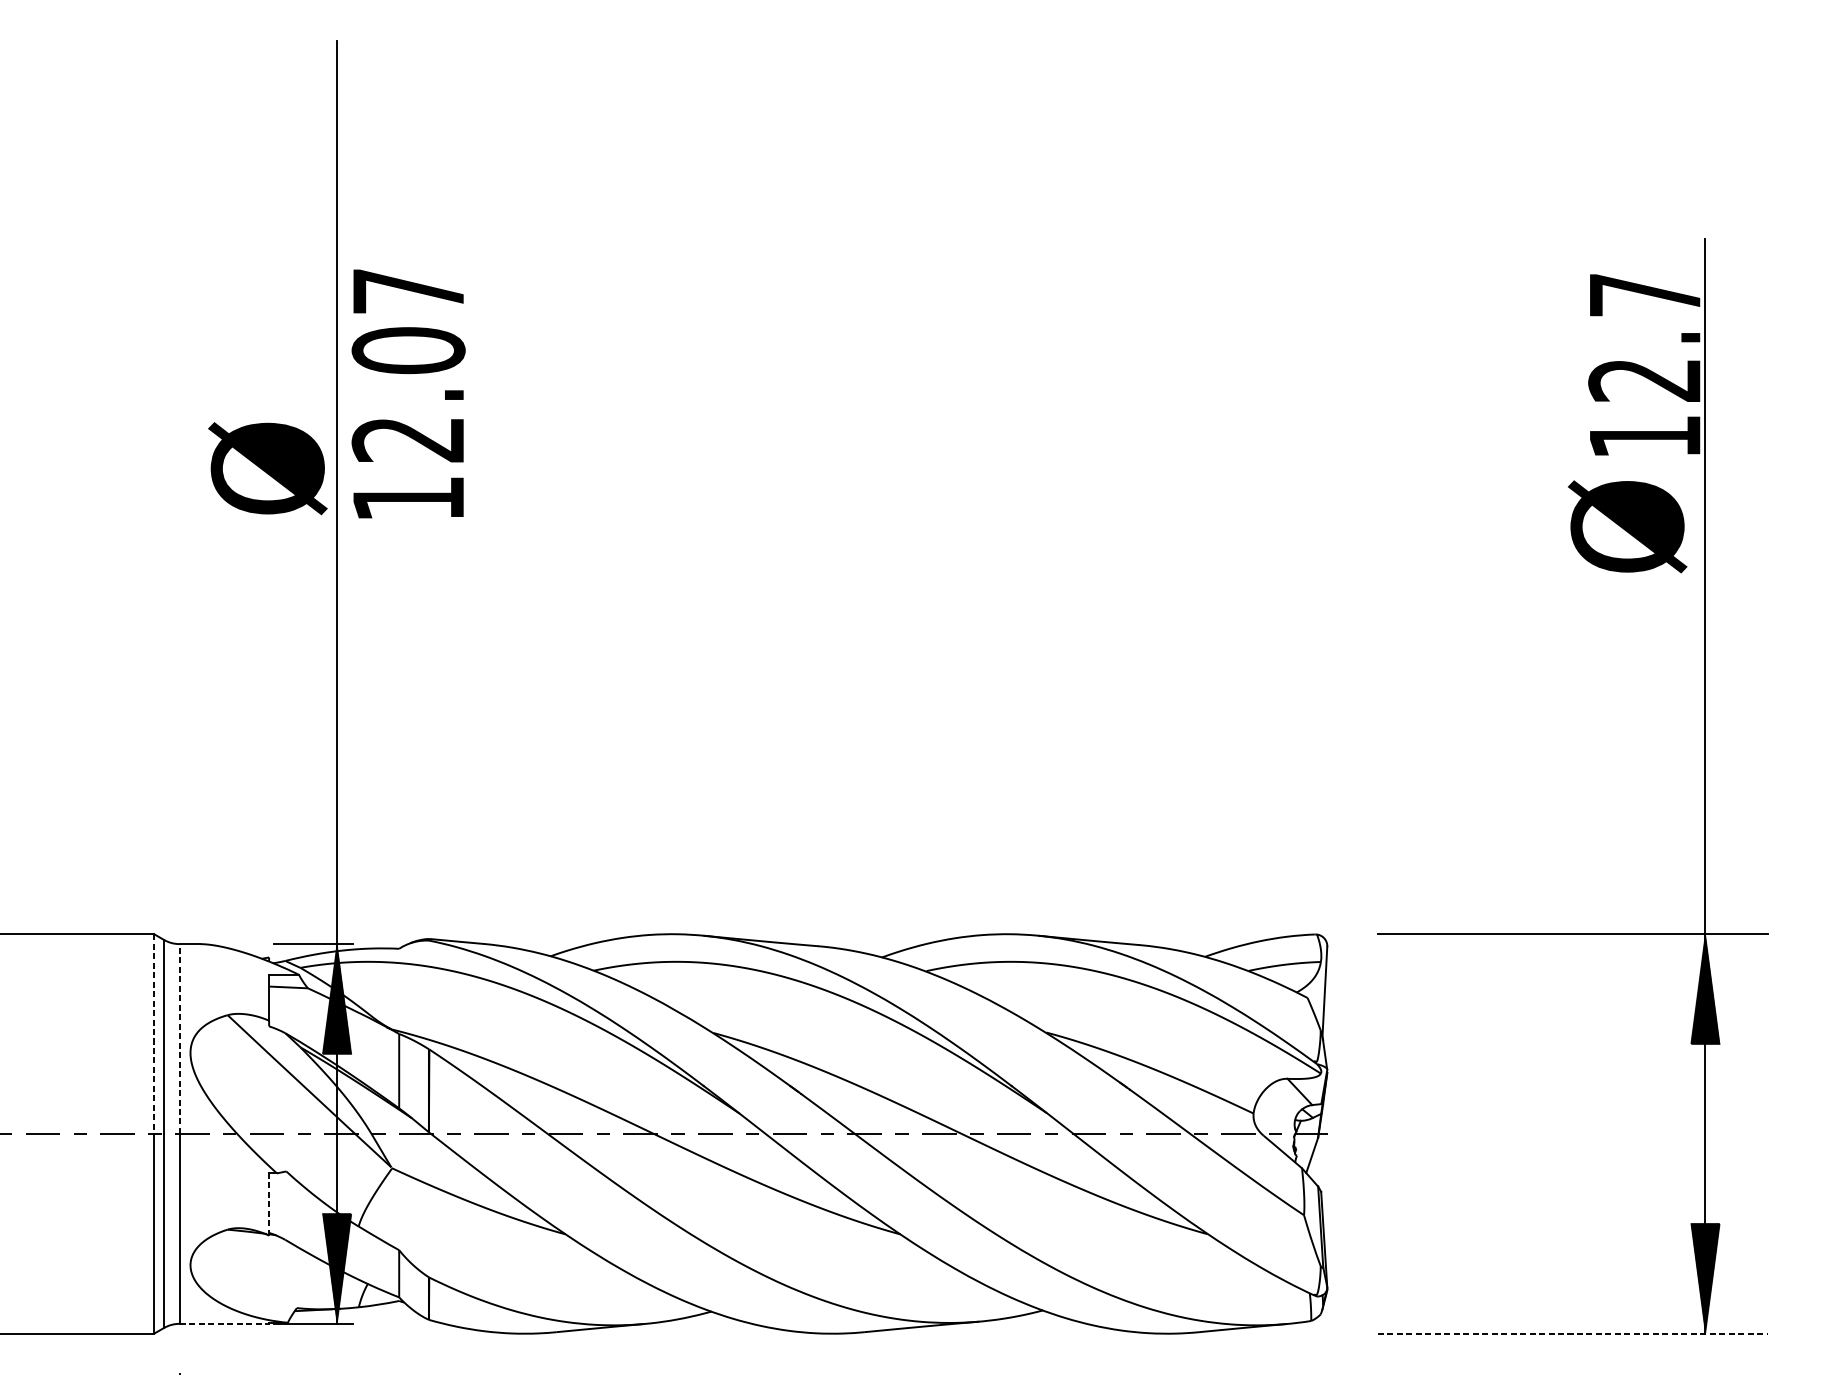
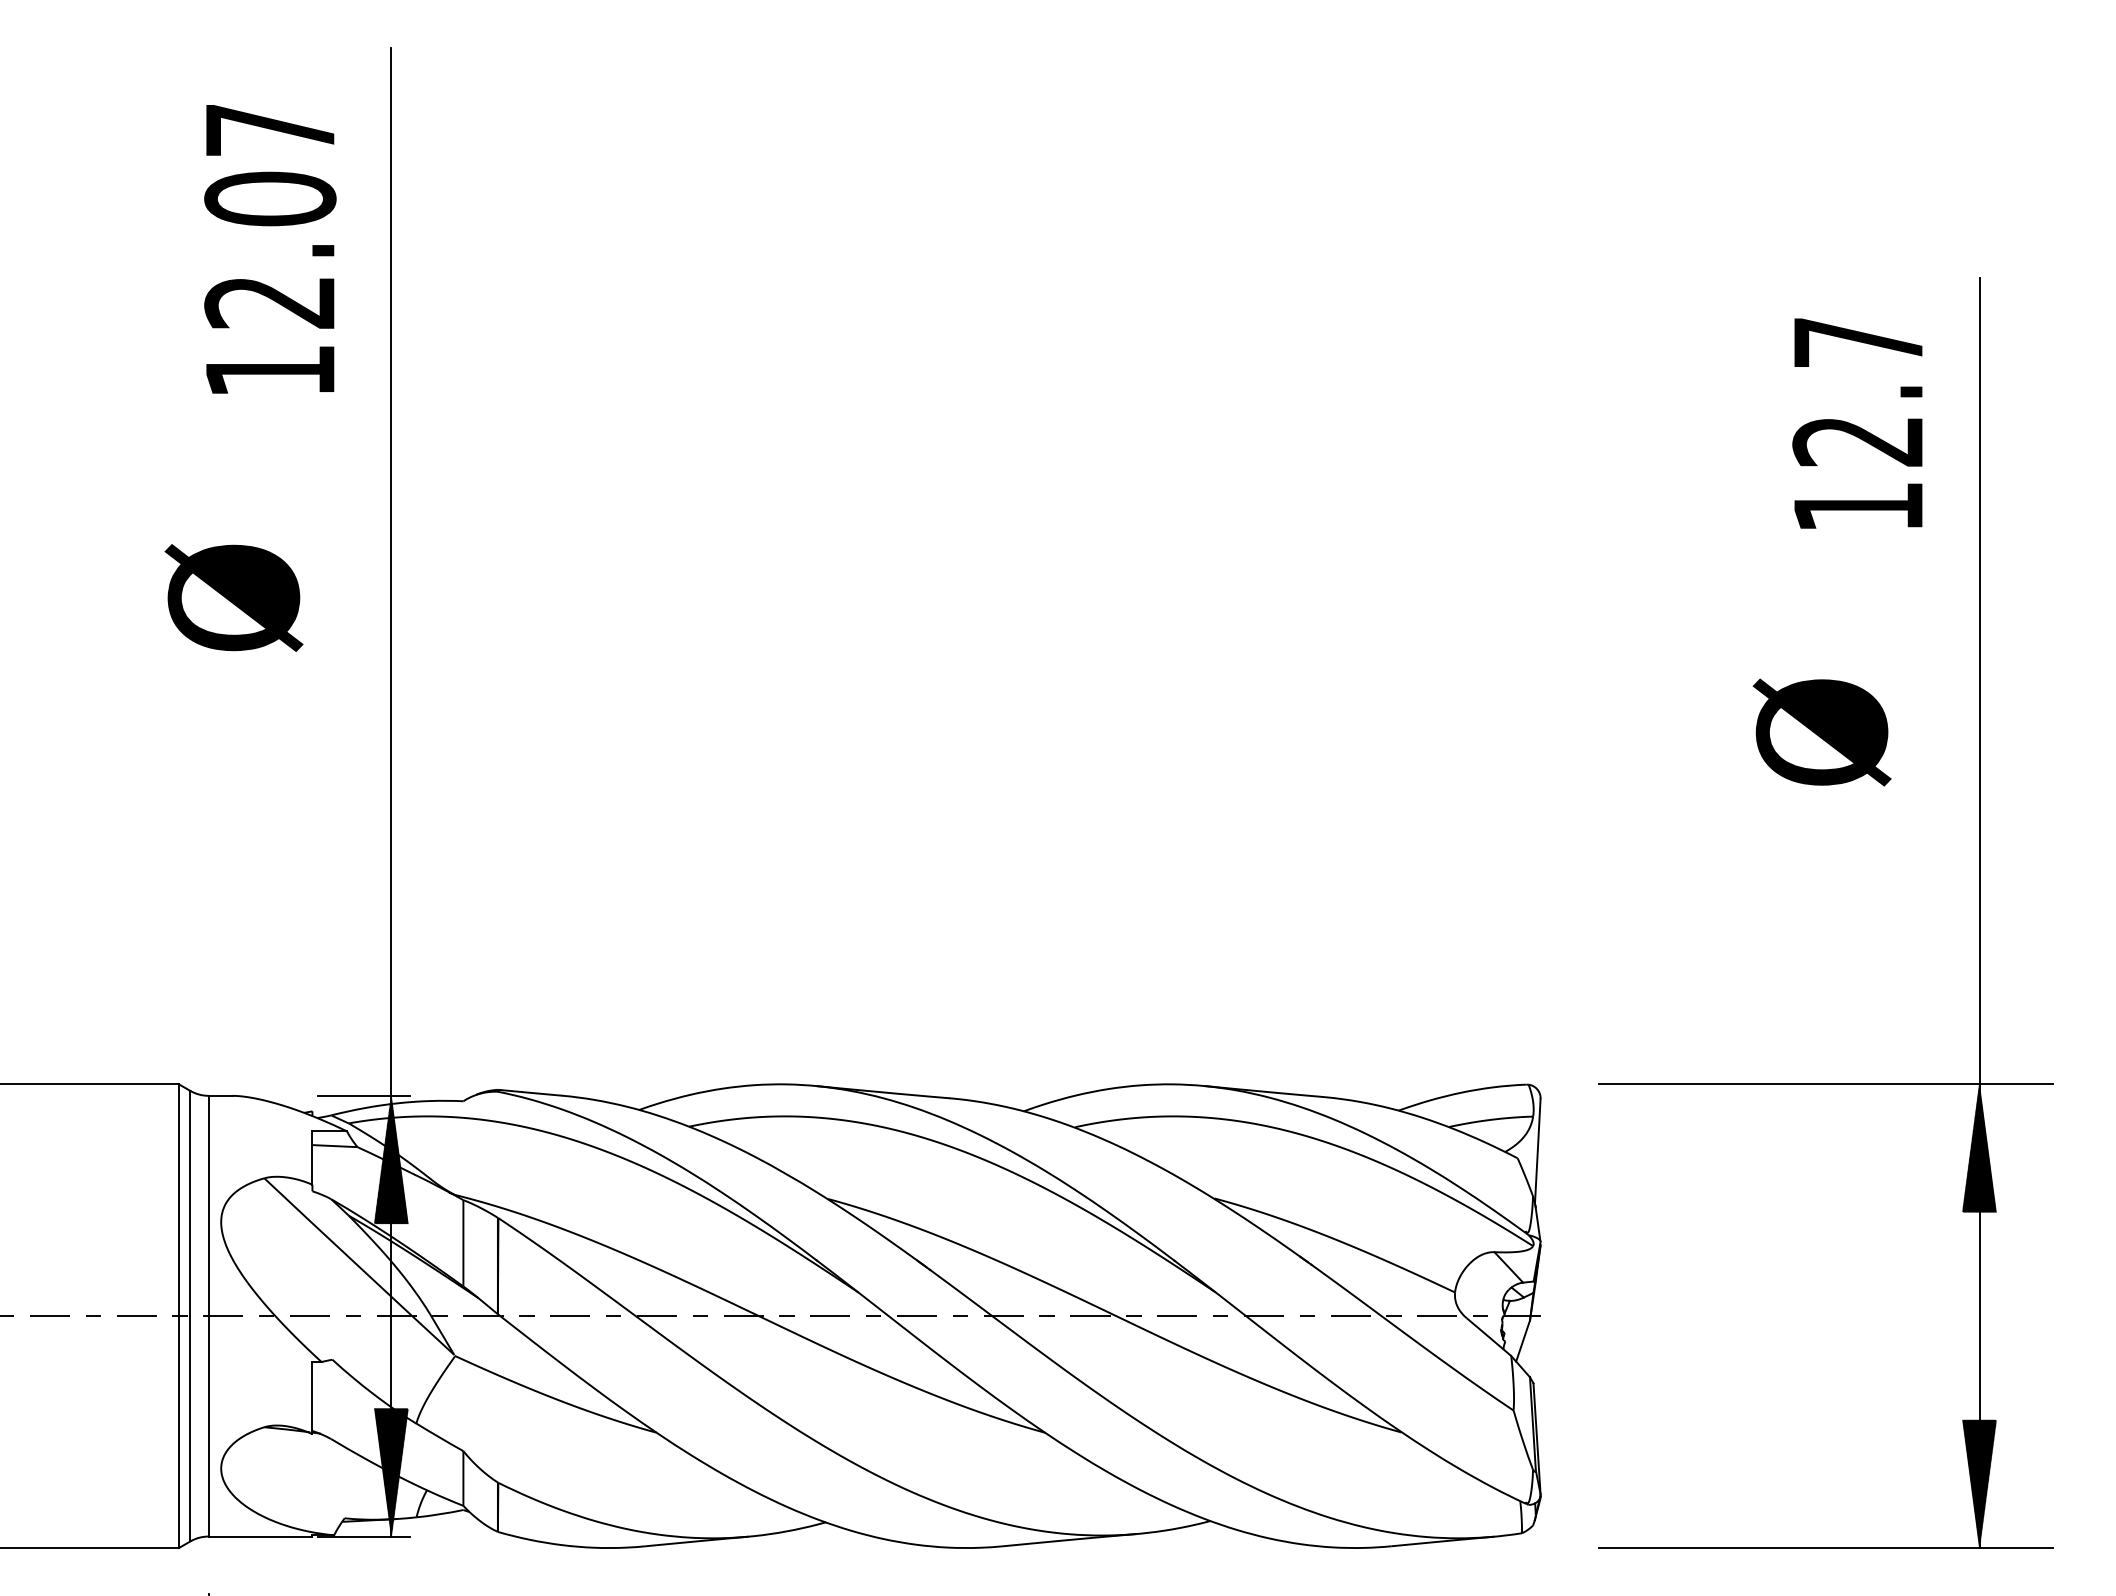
text: (1644, 364) -> (1857, 423), moved
text: (408, 394) -> (270, 249), moved
text: (267, 468) -> (233, 597), moved
text: (1627, 526) -> (1821, 732), moved
line: (153, 1034) -> (178, 1200), dashed -> solid
line: (179, 1038) -> (208, 1205), dashed -> solid
line: (269, 1204) -> (312, 1397), dashed -> solid
line: (224, 1323) -> (260, 1536), dashed -> solid
line: (1572, 1334) -> (1825, 1548), dashed -> solid

